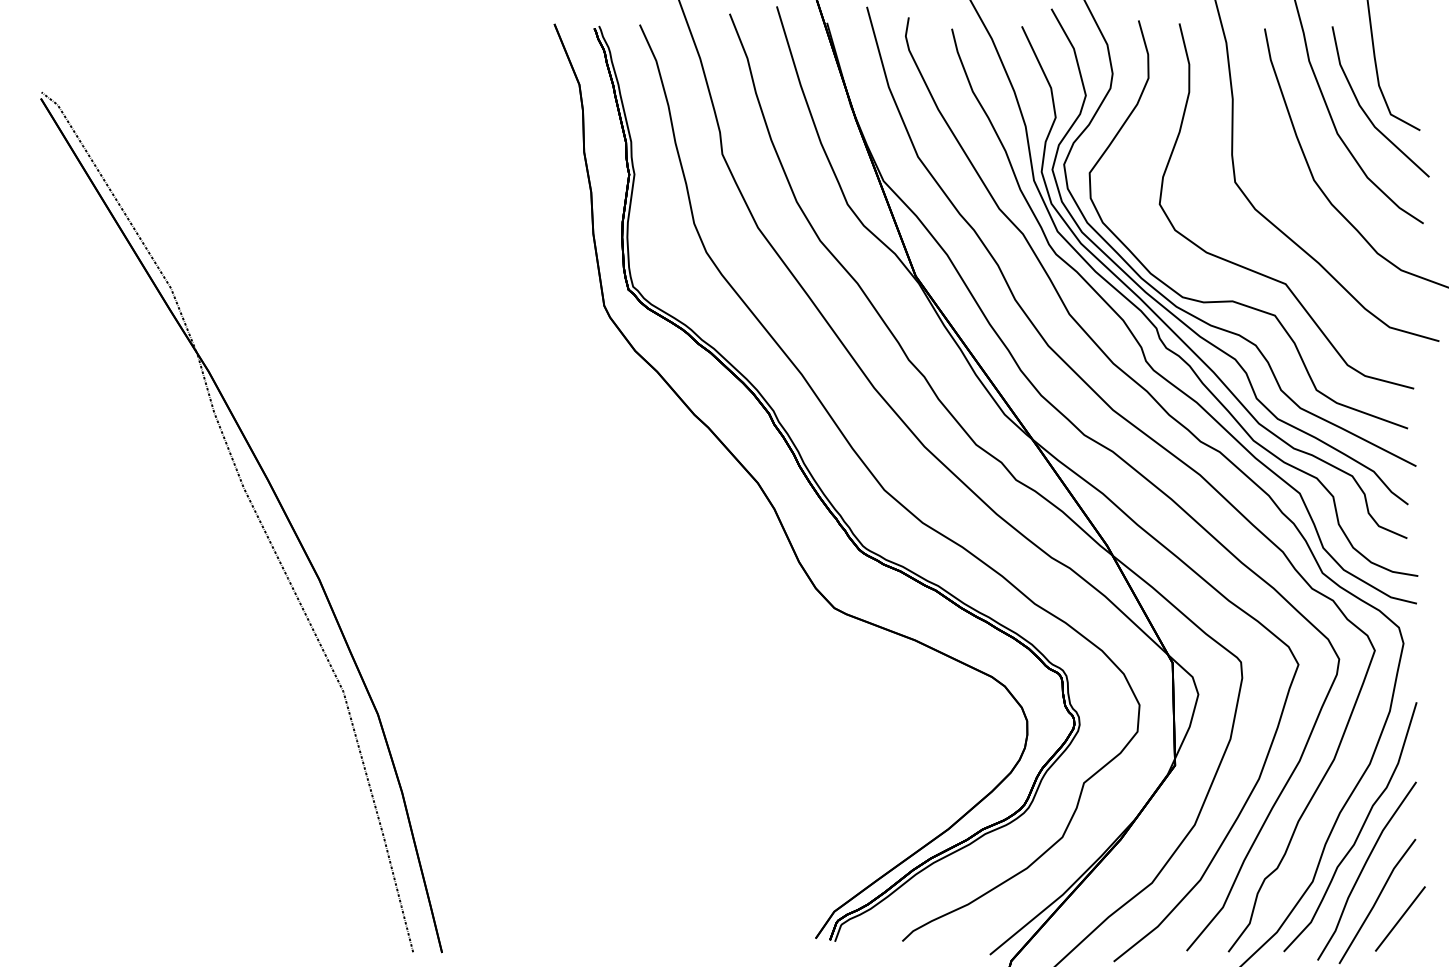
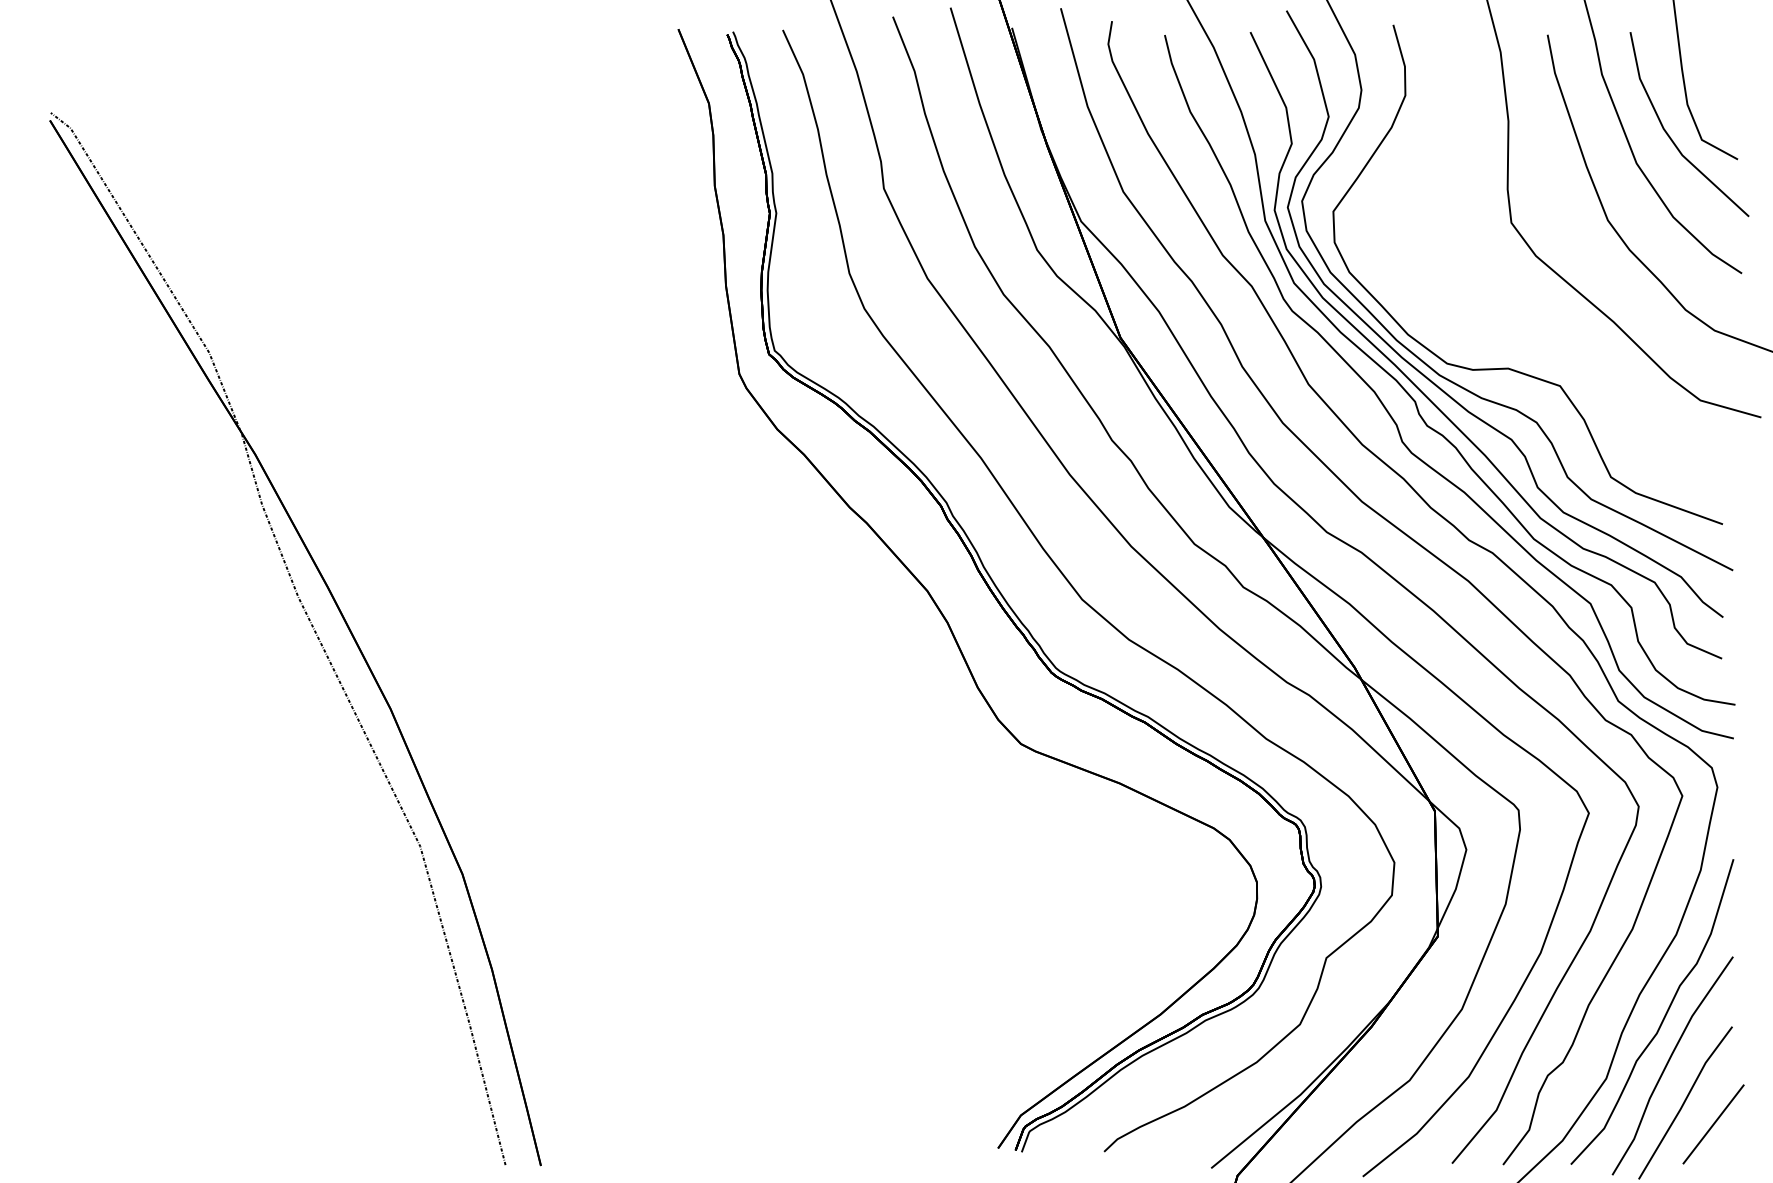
part: (1259, 272) -> (1541, 333), removed

